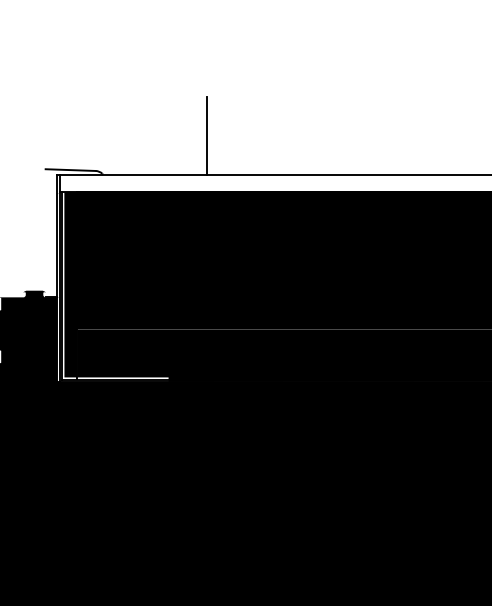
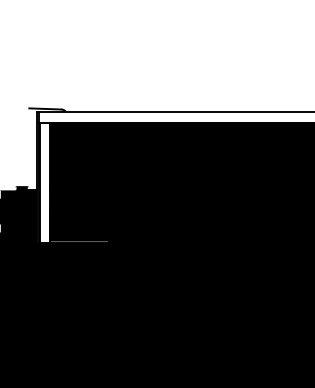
line: (206, 135) -> (132, 86), removed
fill: (70, 283) -> (45, 181), removed

